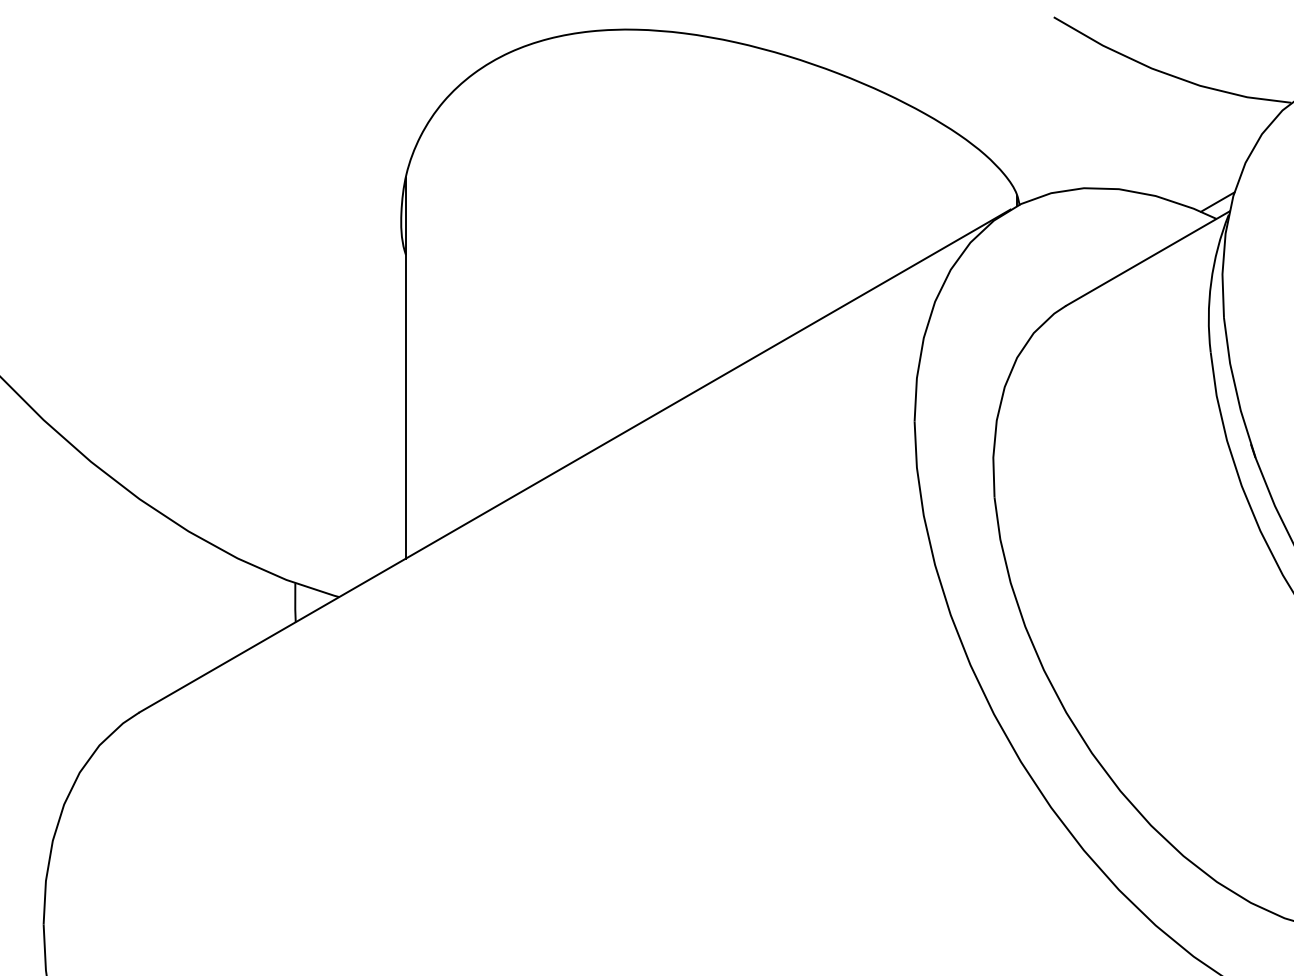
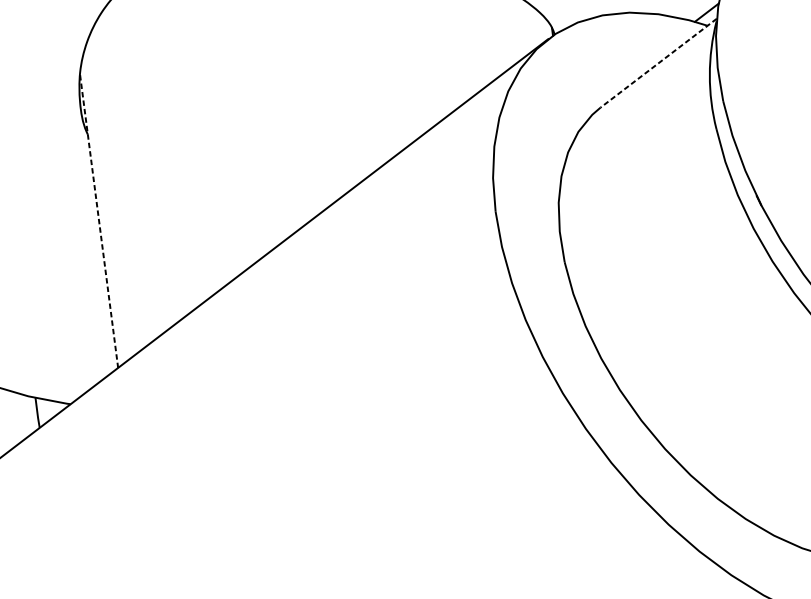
line: (1147, 258) -> (658, 63), solid -> dashed
line: (406, 368) -> (99, 221), solid -> dashed

